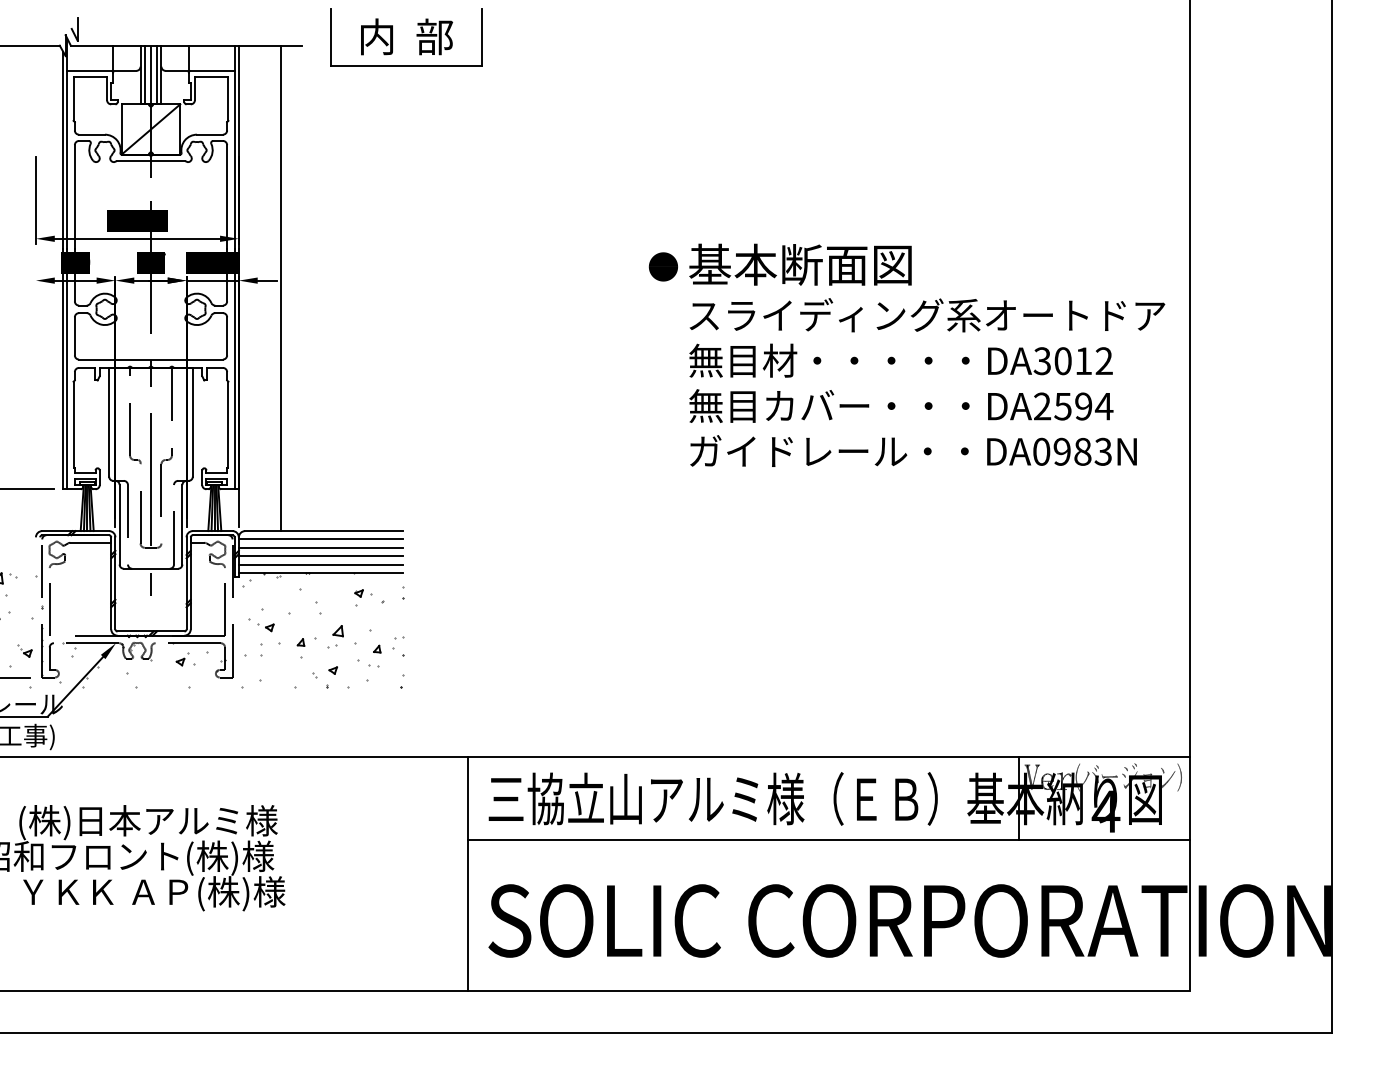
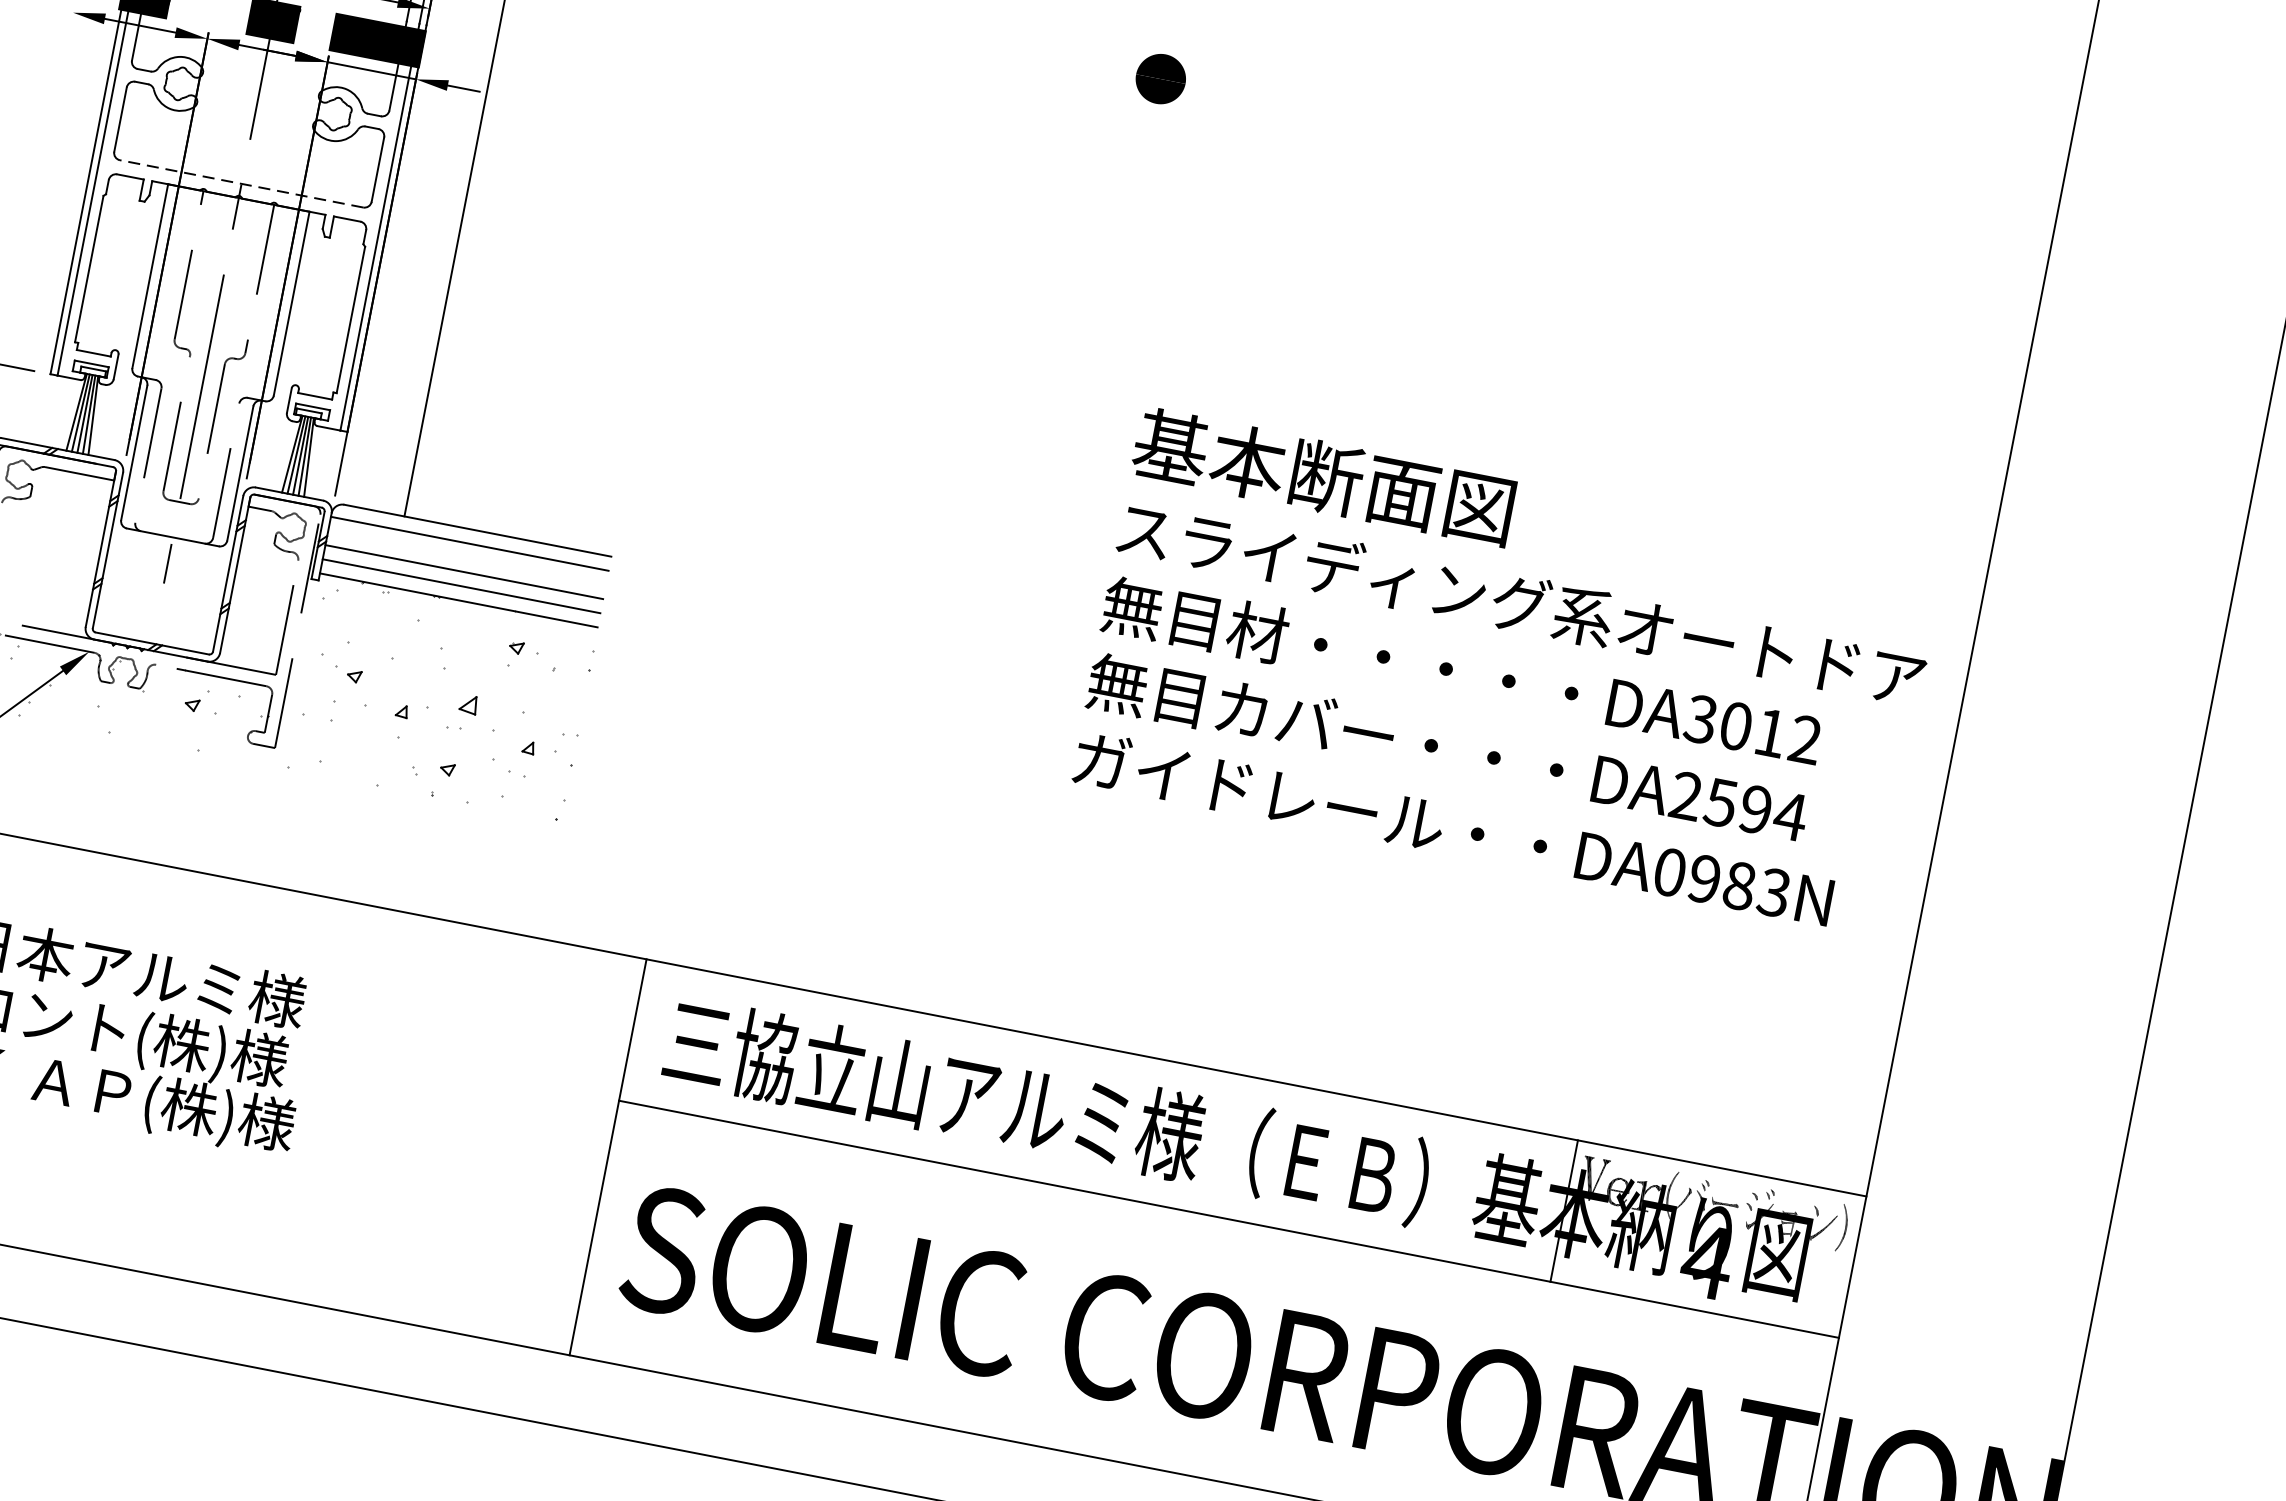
part: (662, 266) -> (1159, 78), moved
text: (927, 354) -> (1509, 670), moved
line: (151, 359) -> (242, 183), solid -> dashed
line: (320, 547) -> (466, 557), removed

